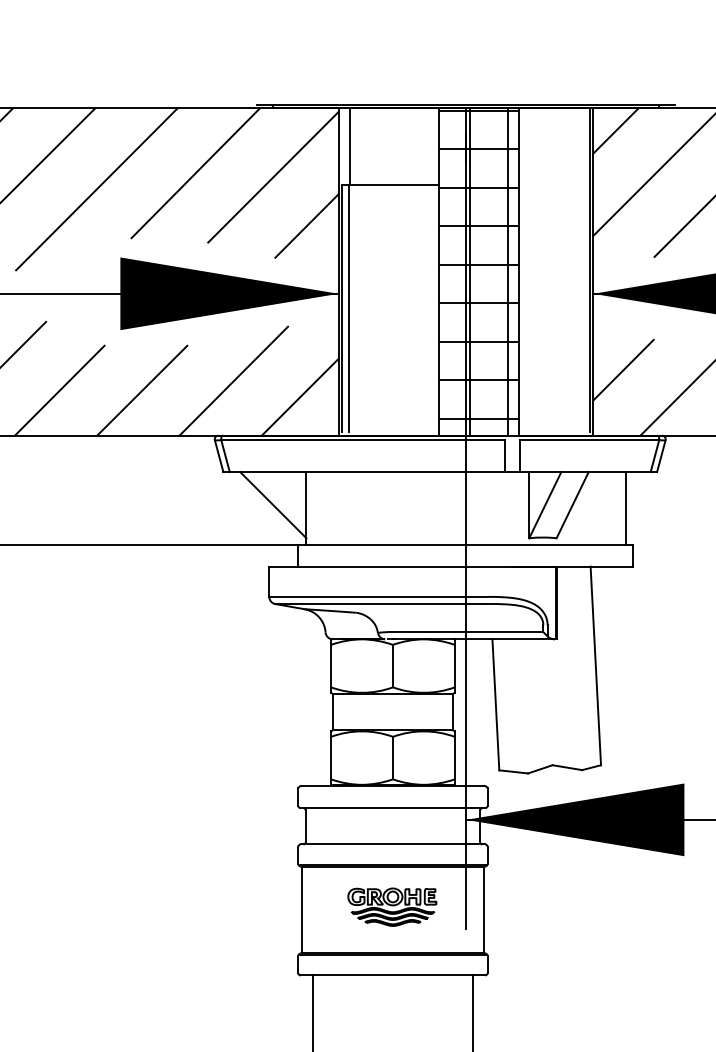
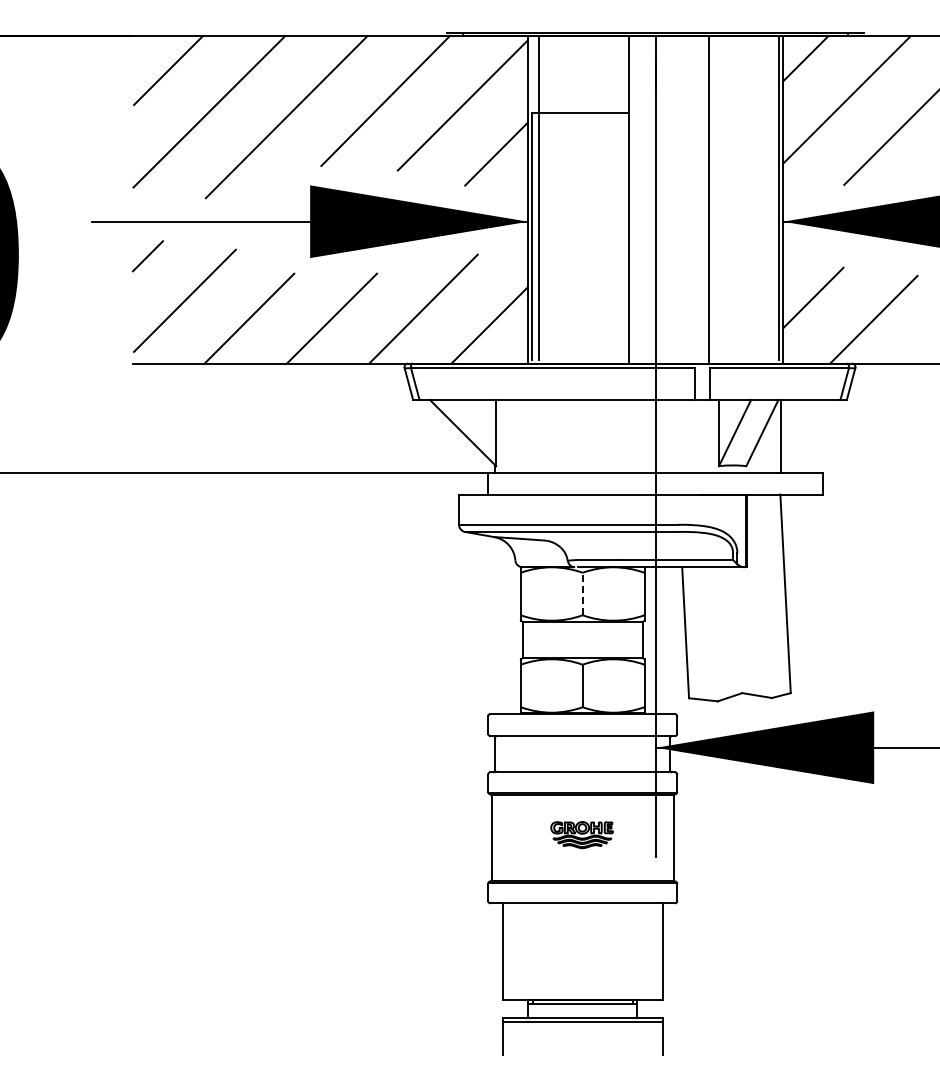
hatch: (478, 271) -> (668, 199), removed
line: (625, 507) -> (780, 435), moved
line: (392, 665) -> (582, 593), solid -> dashed
part: (391, 906) -> (581, 834), size x0.7

